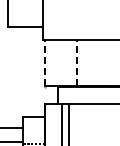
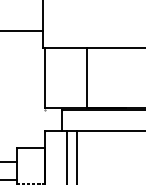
line: (44, 62) -> (44, 77), dashed -> solid
line: (77, 62) -> (87, 77), dashed -> solid

